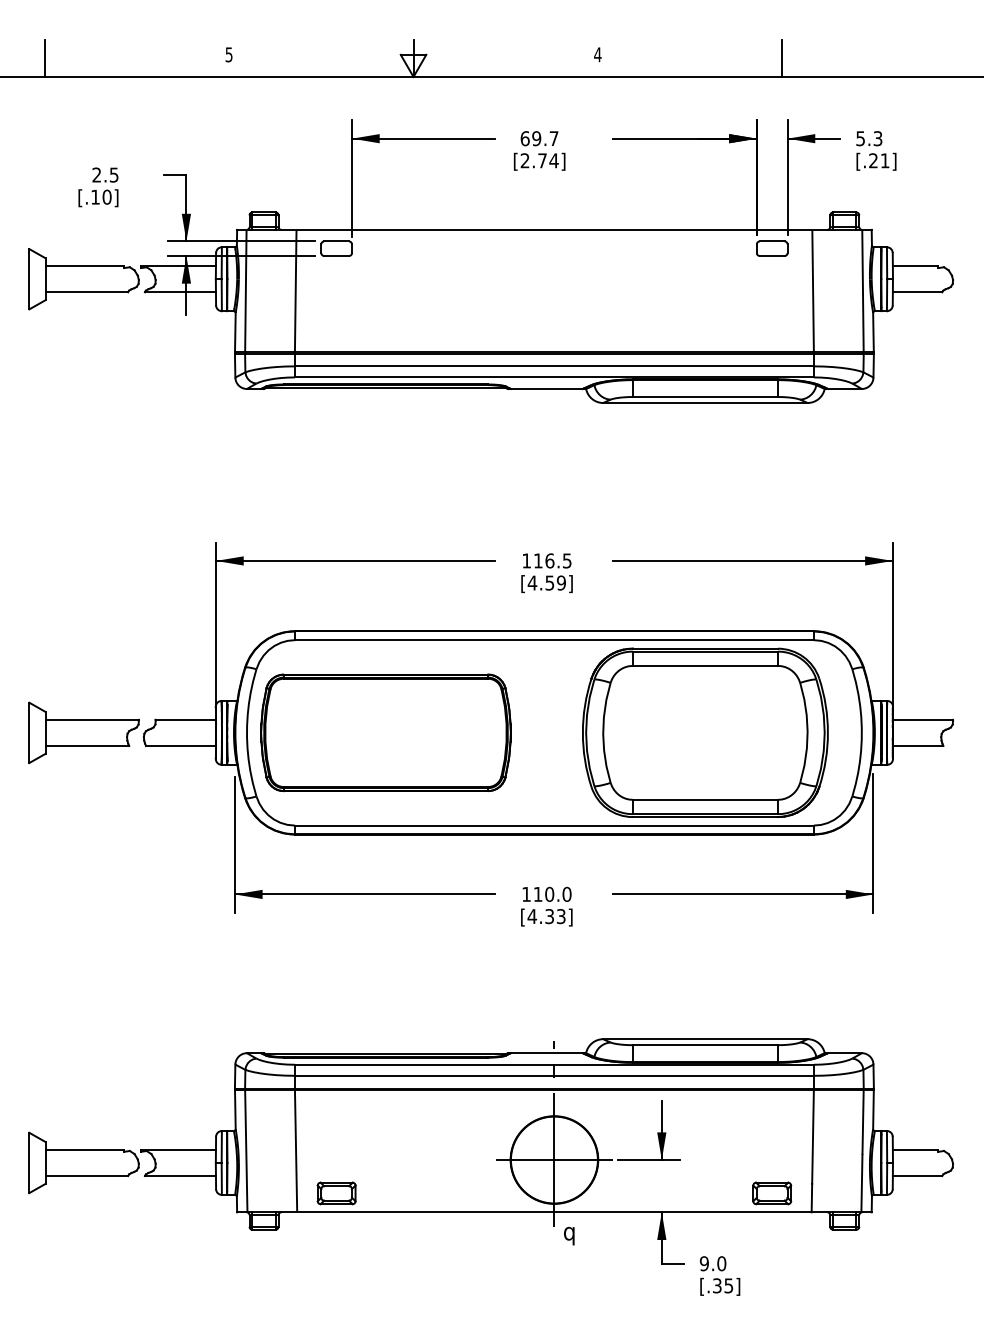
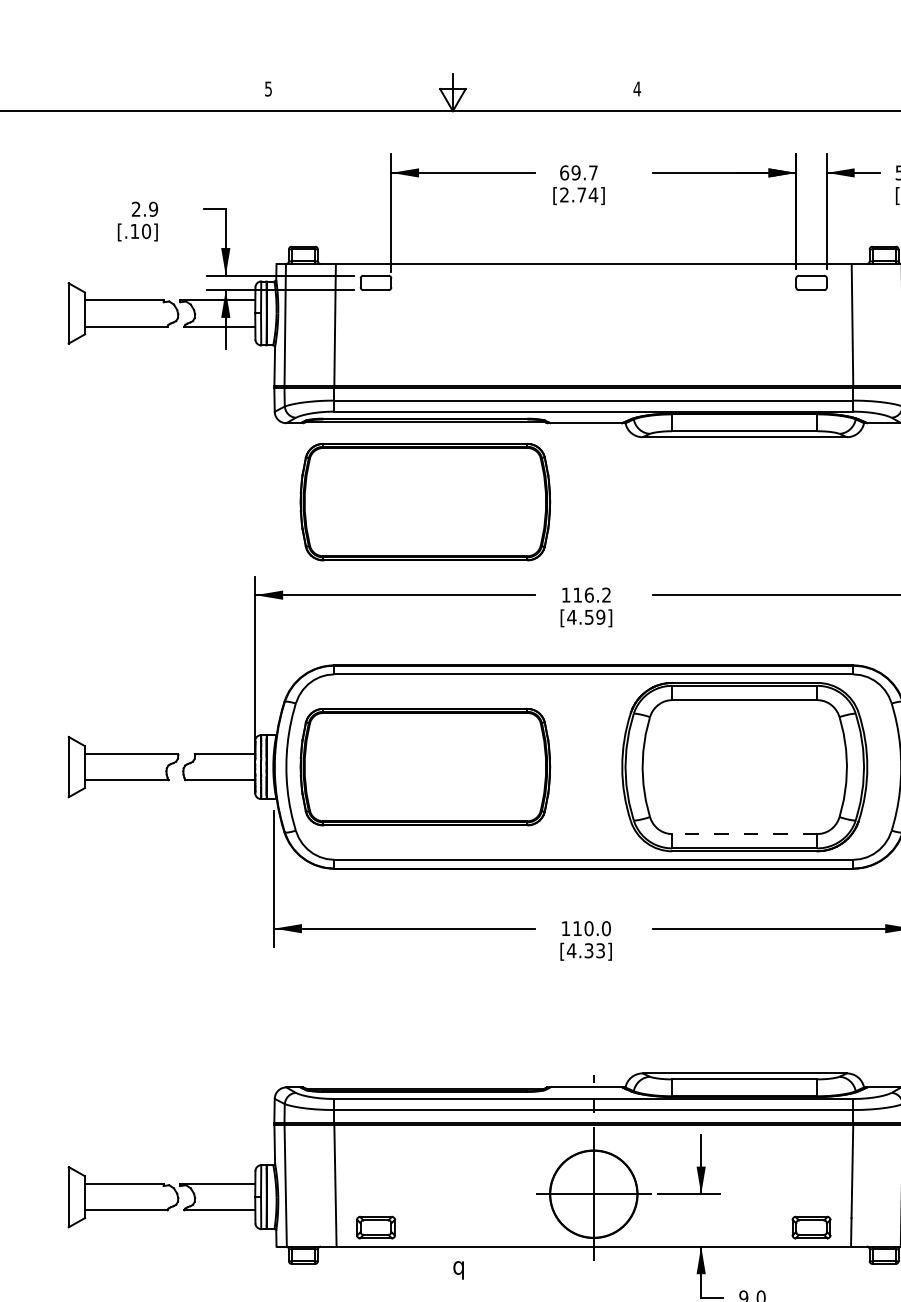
line: (44, 58) -> (83, 92), removed
line: (782, 58) -> (821, 92), removed
text: (113, 174) -> (152, 208), 2.5 -> 2.9
part: (385, 467) -> (424, 501), added
text: (567, 560) -> (606, 594), 116.5 -> 116.2
line: (705, 799) -> (744, 833), solid -> dashed
text: (569, 1235) -> (458, 1269), moved

